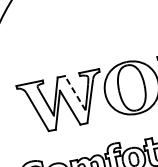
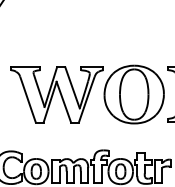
line: (75, 92) -> (72, 87), dashed -> solid

